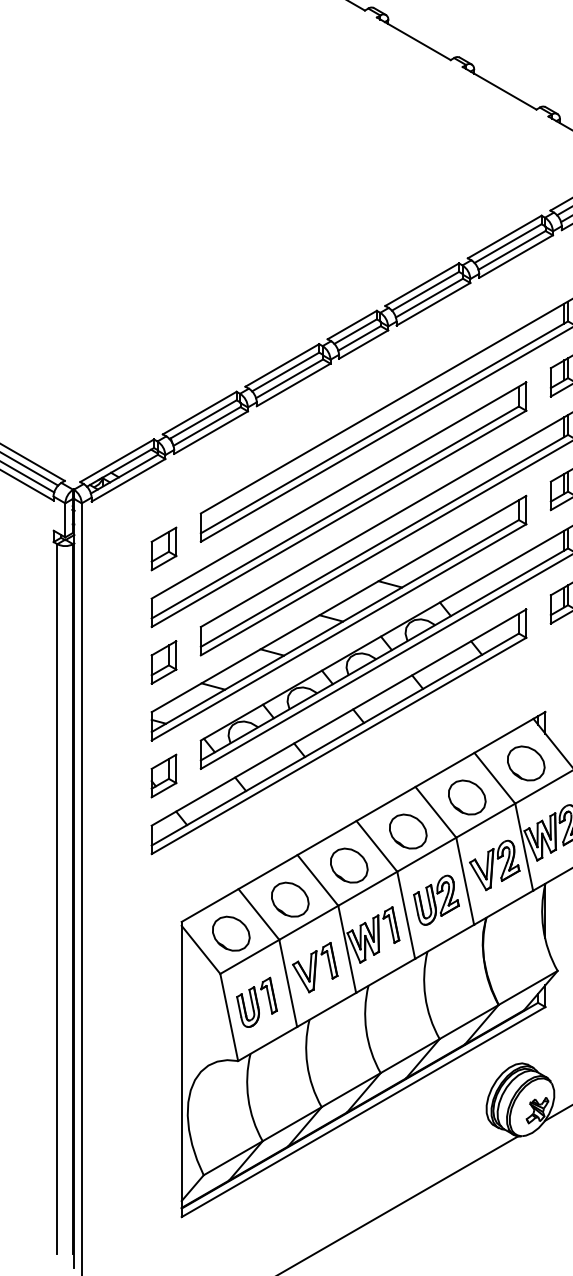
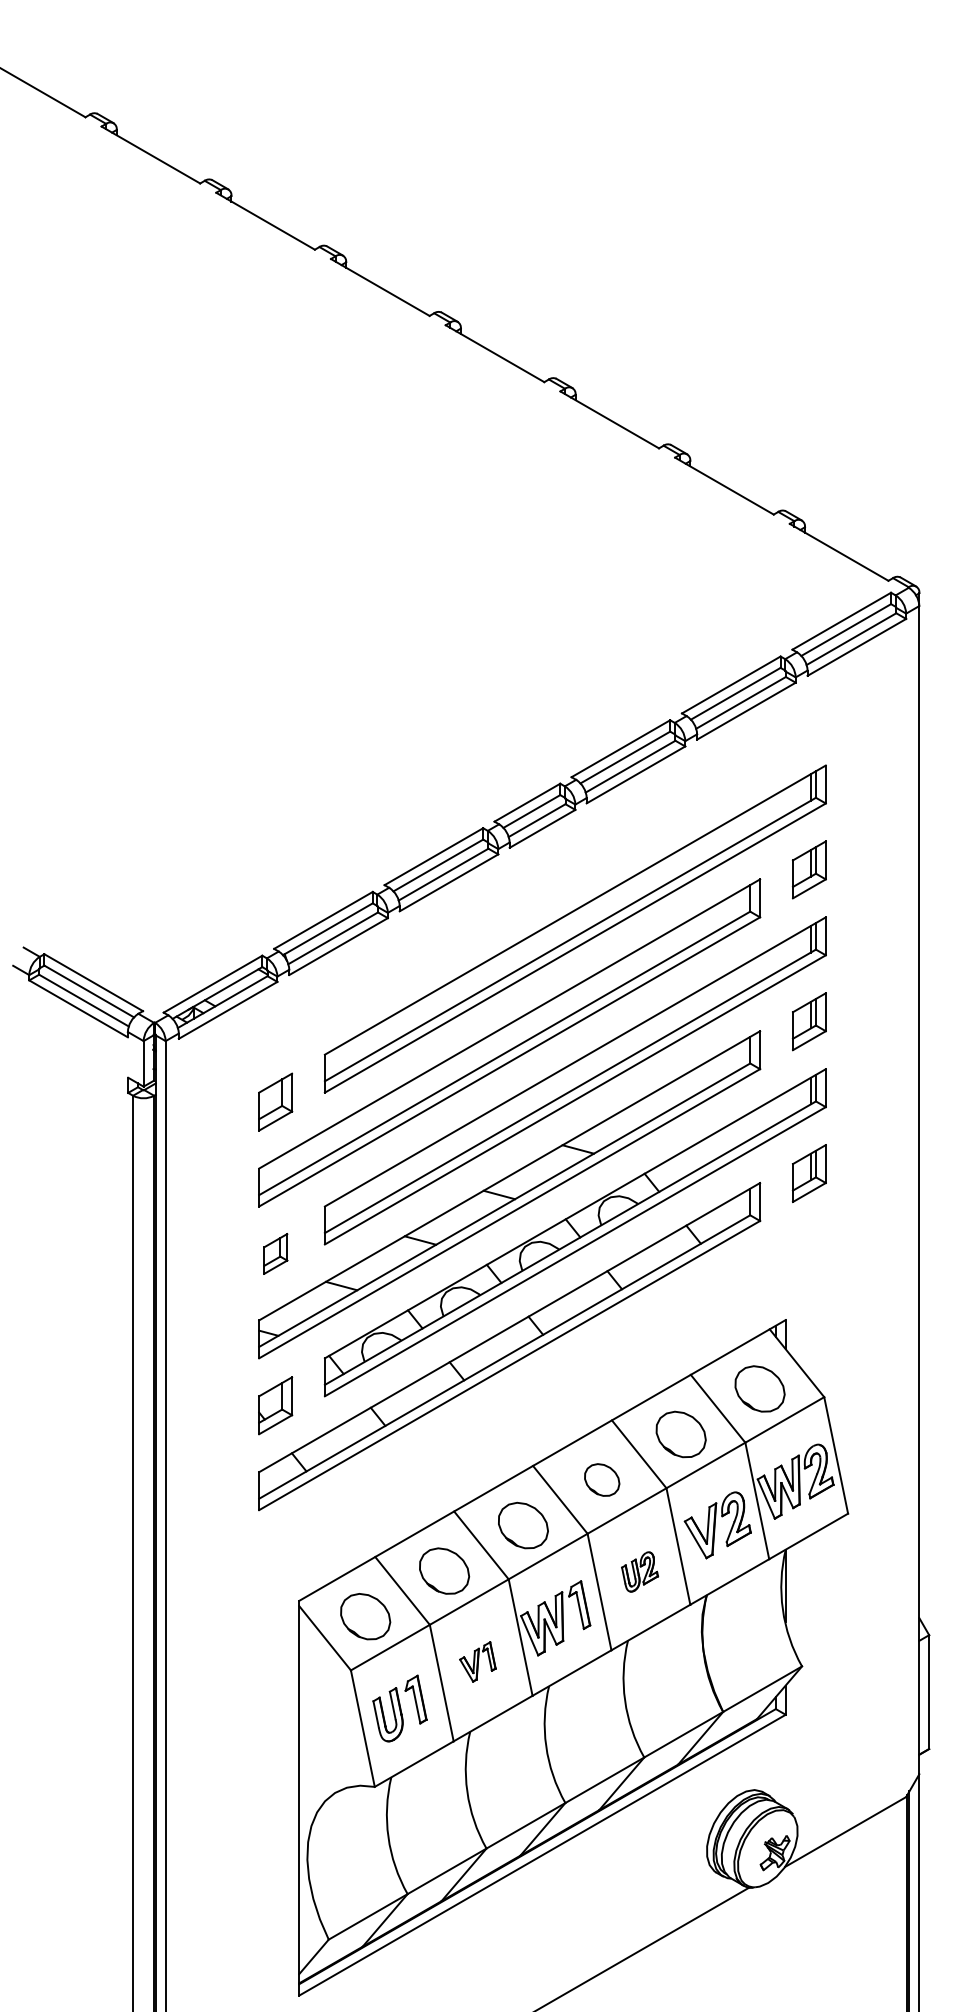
part: (163, 662) -> (275, 1253), size x0.7
part: (407, 831) -> (601, 1479), size x0.7
part: (436, 899) -> (639, 1571), size x0.6
part: (314, 967) -> (477, 1661), size x0.6

